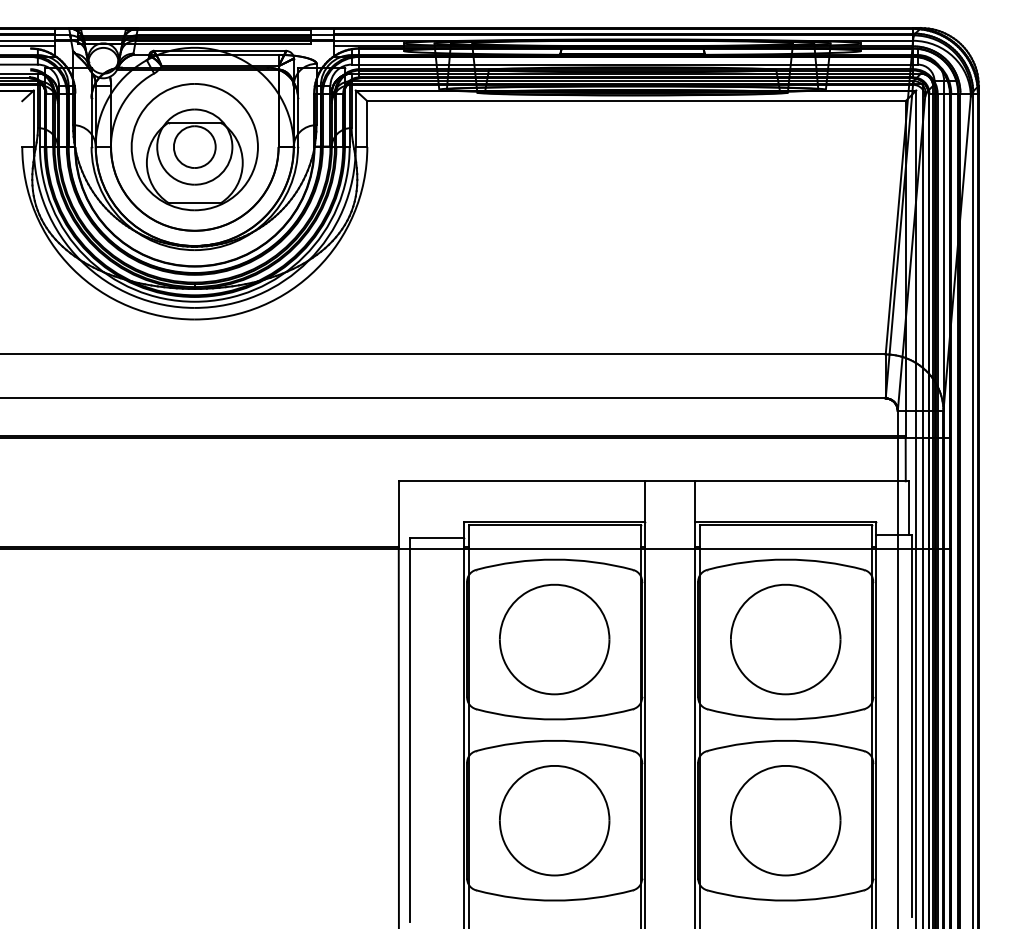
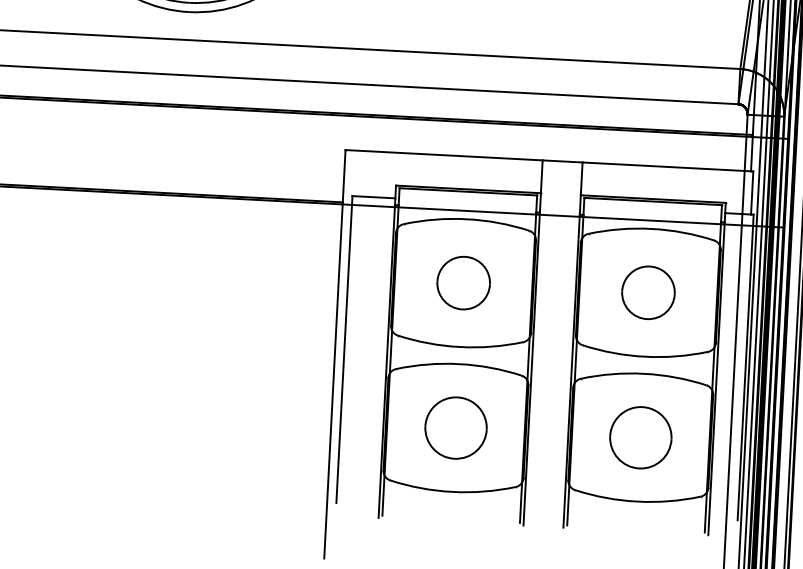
part: (554, 639) -> (463, 283), size x0.6
part: (785, 639) -> (648, 292), size x0.6
part: (554, 820) -> (455, 427), size x0.7
part: (785, 820) -> (640, 437), size x0.7

